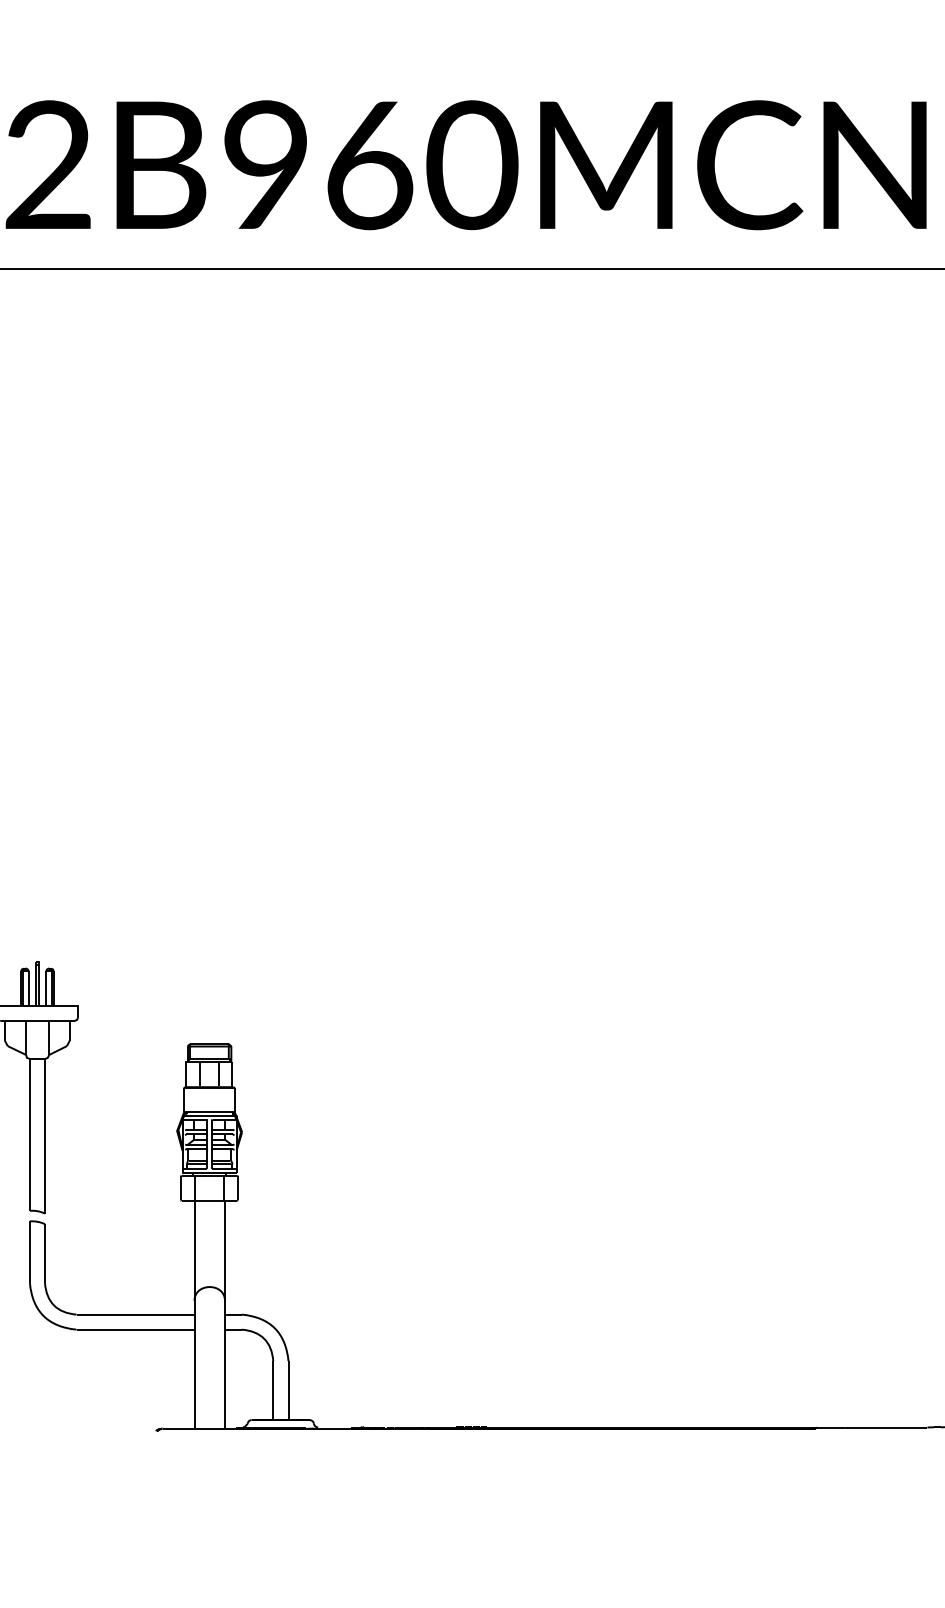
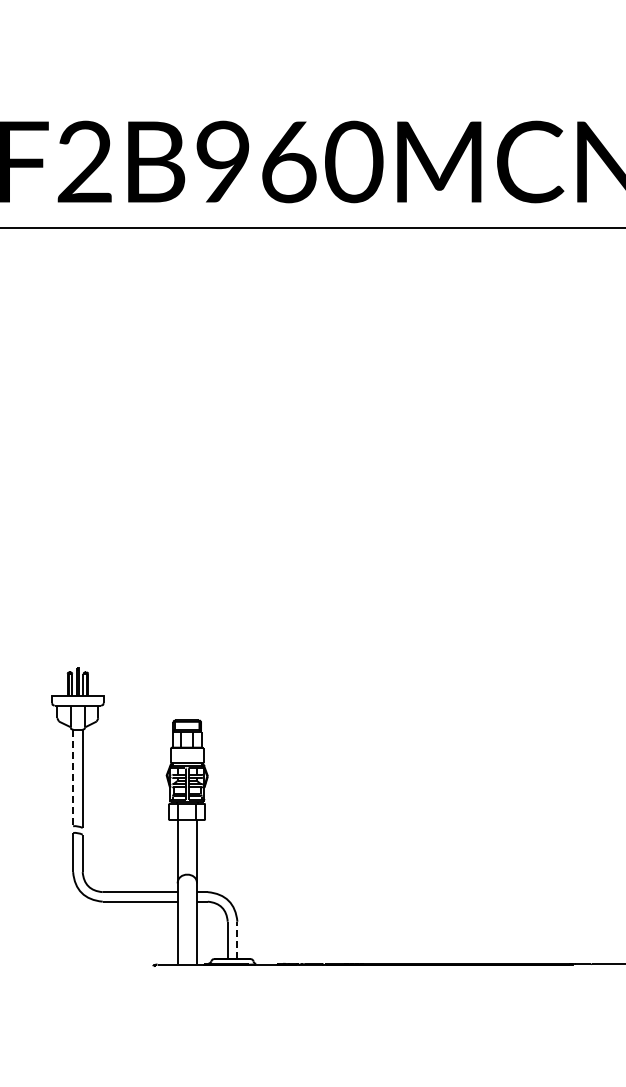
line: (30, 1135) -> (73, 778), solid -> dashed
line: (288, 1390) -> (237, 940), solid -> dashed

